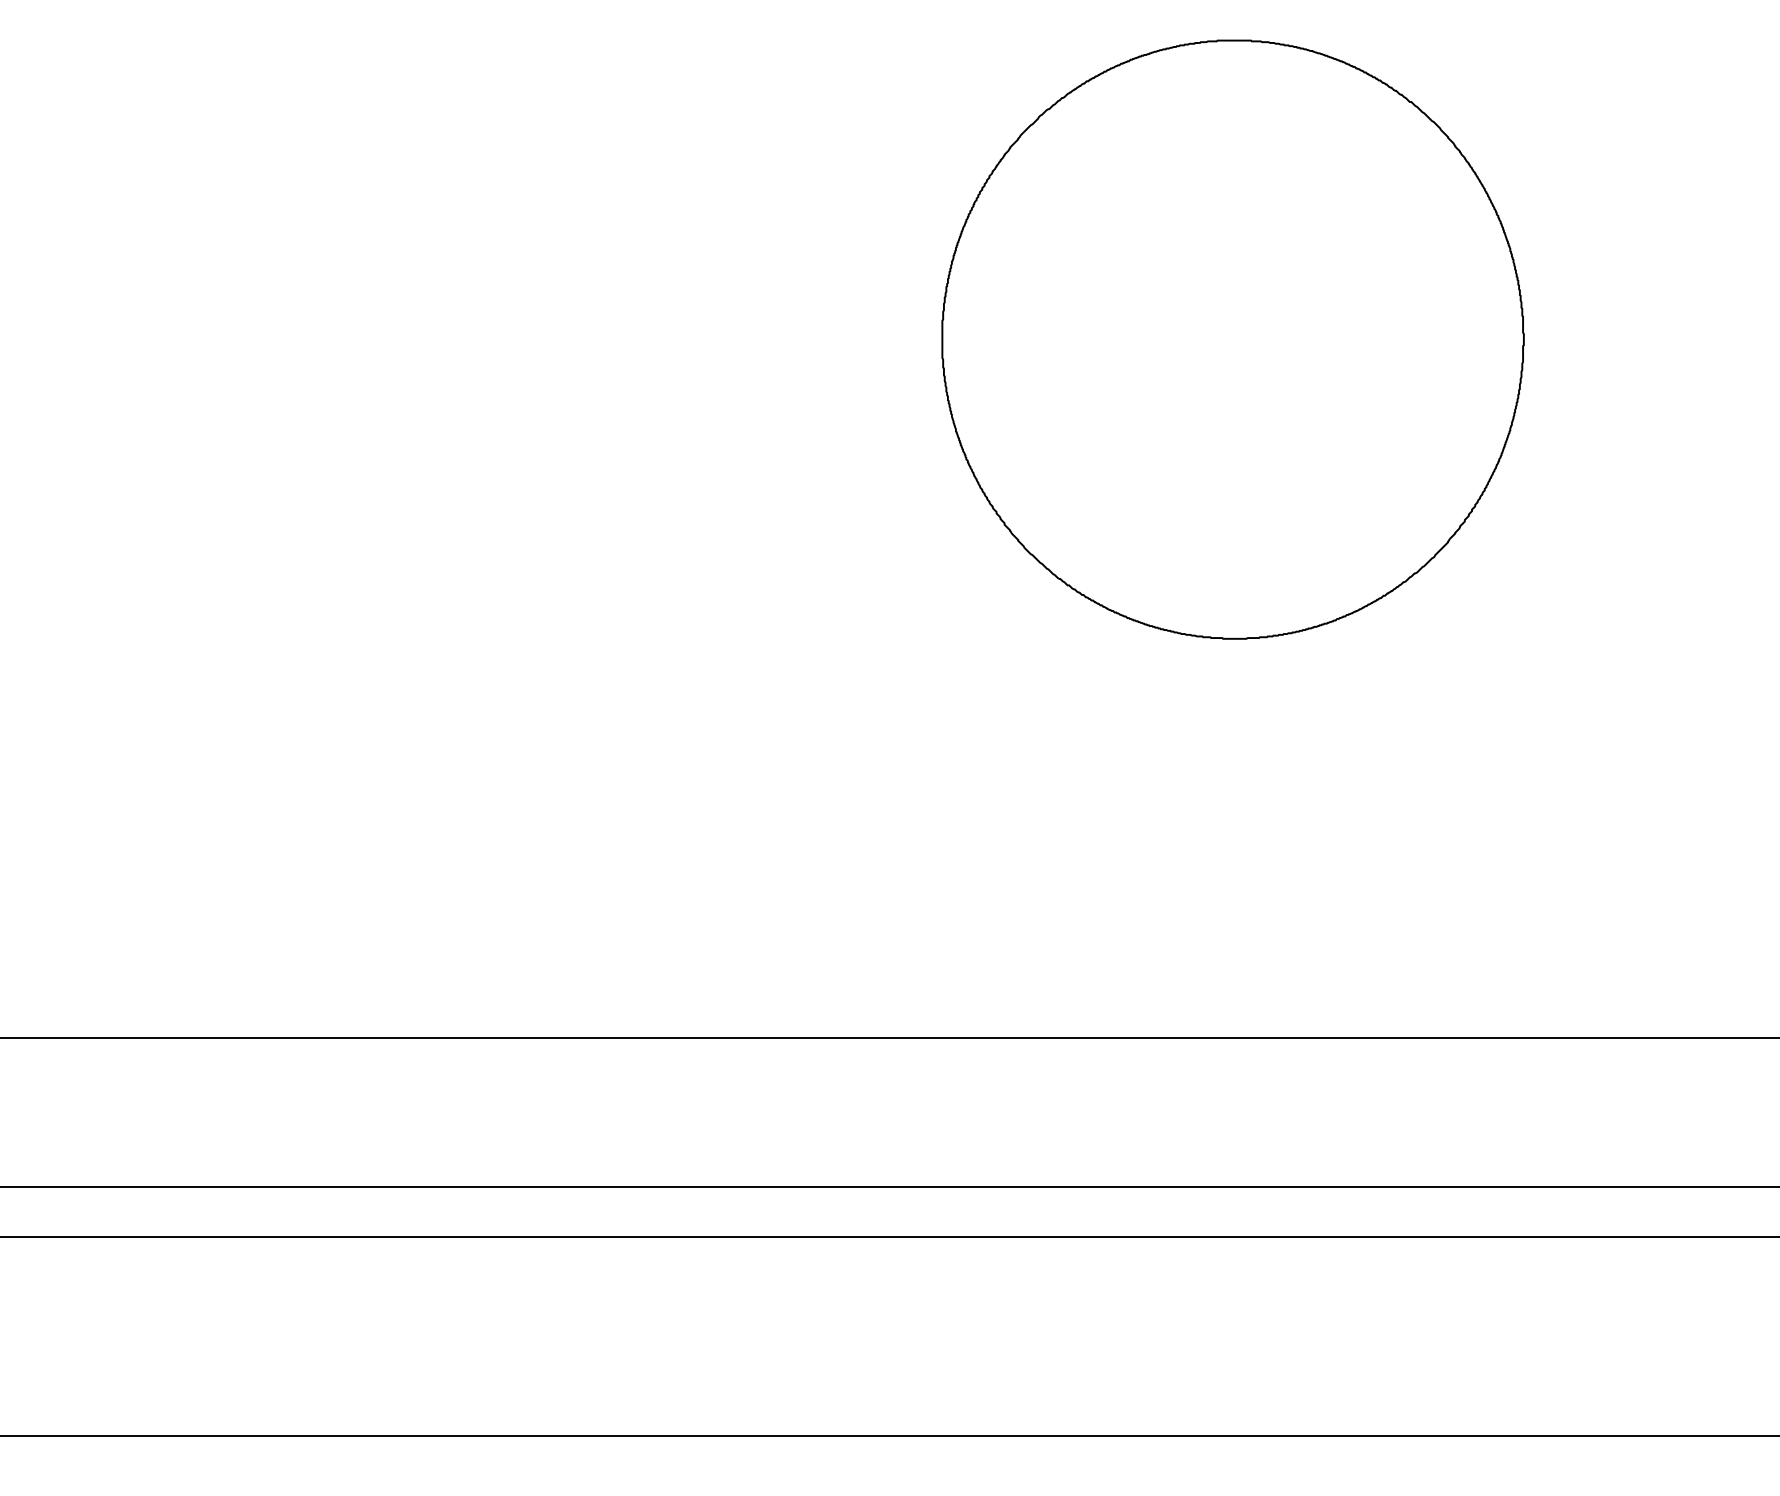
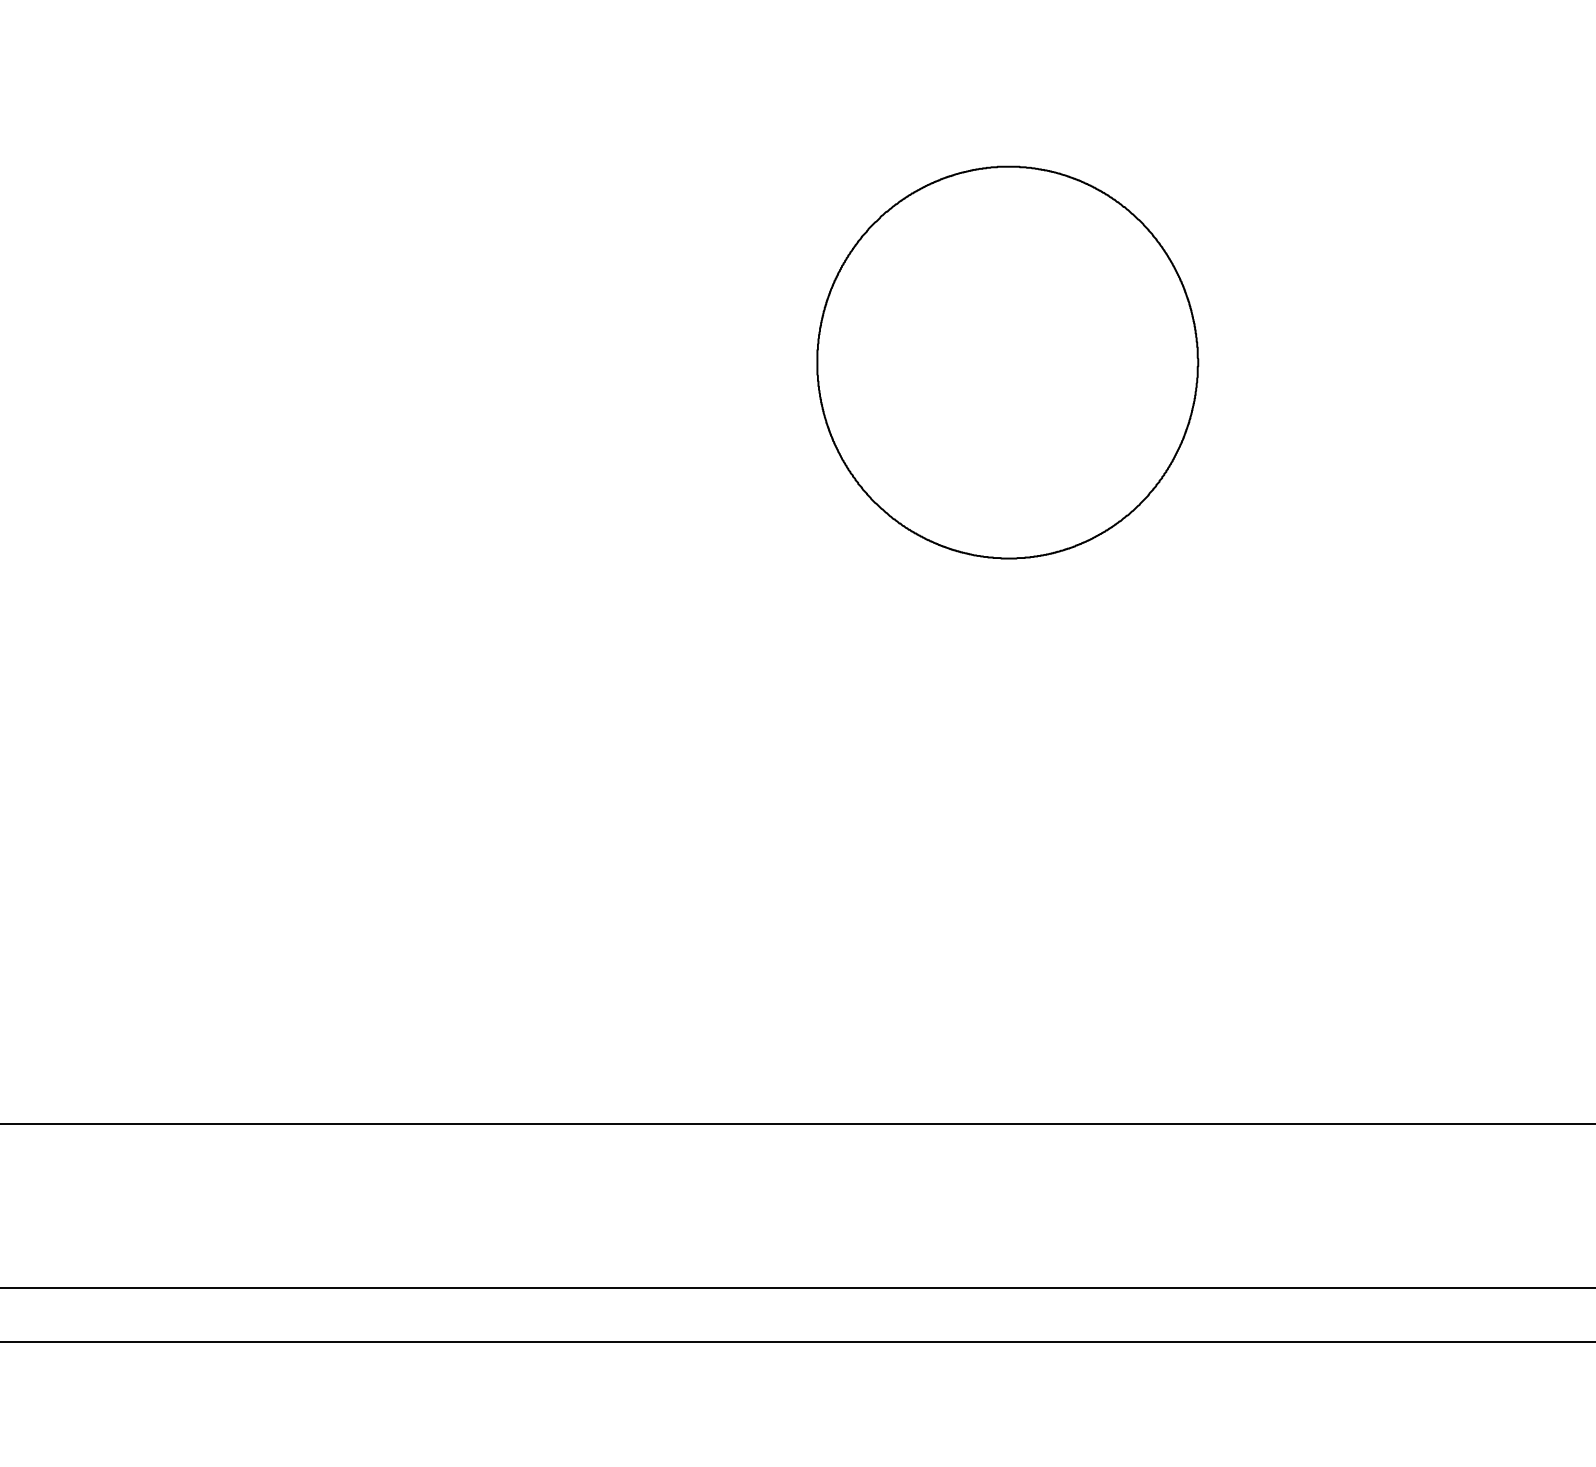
part: (1232, 339) -> (1007, 362), size x0.6

